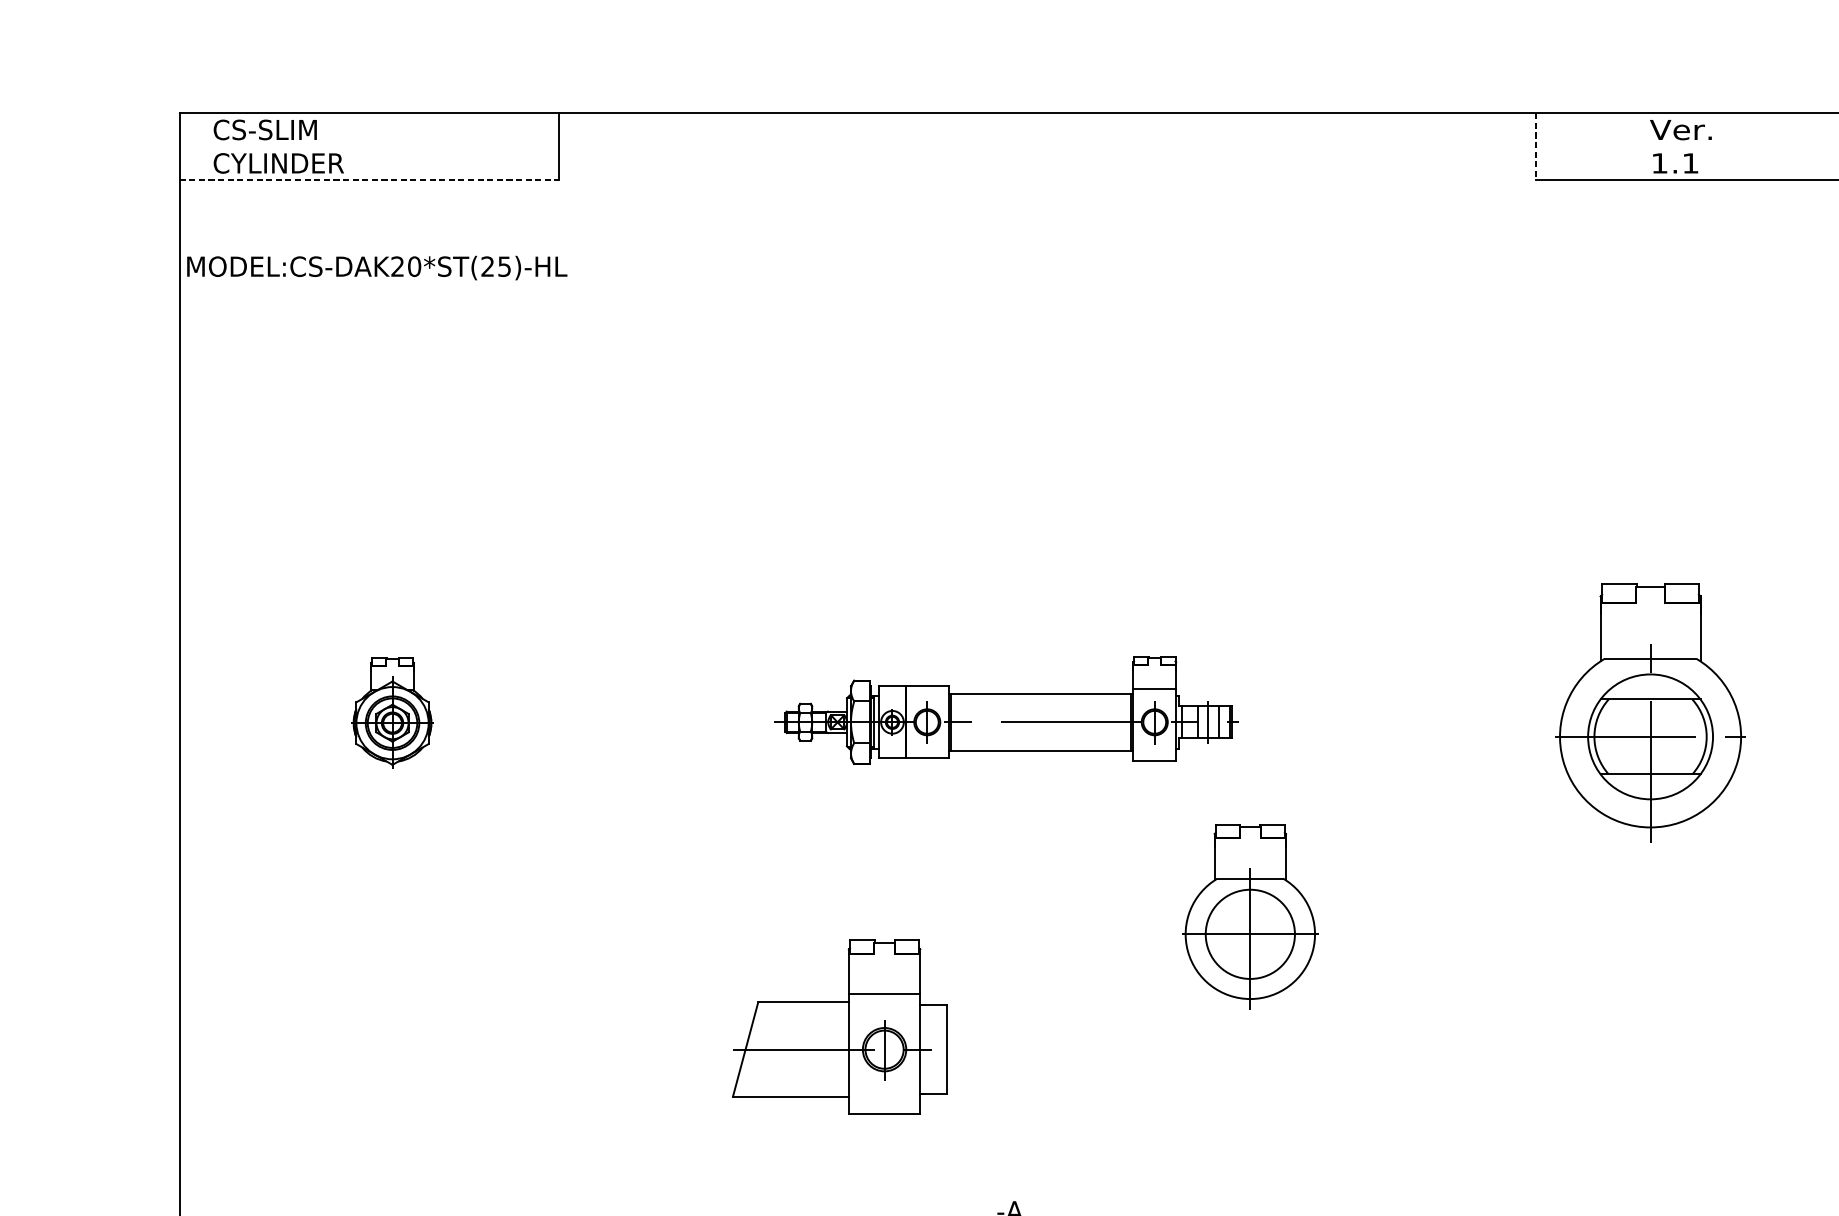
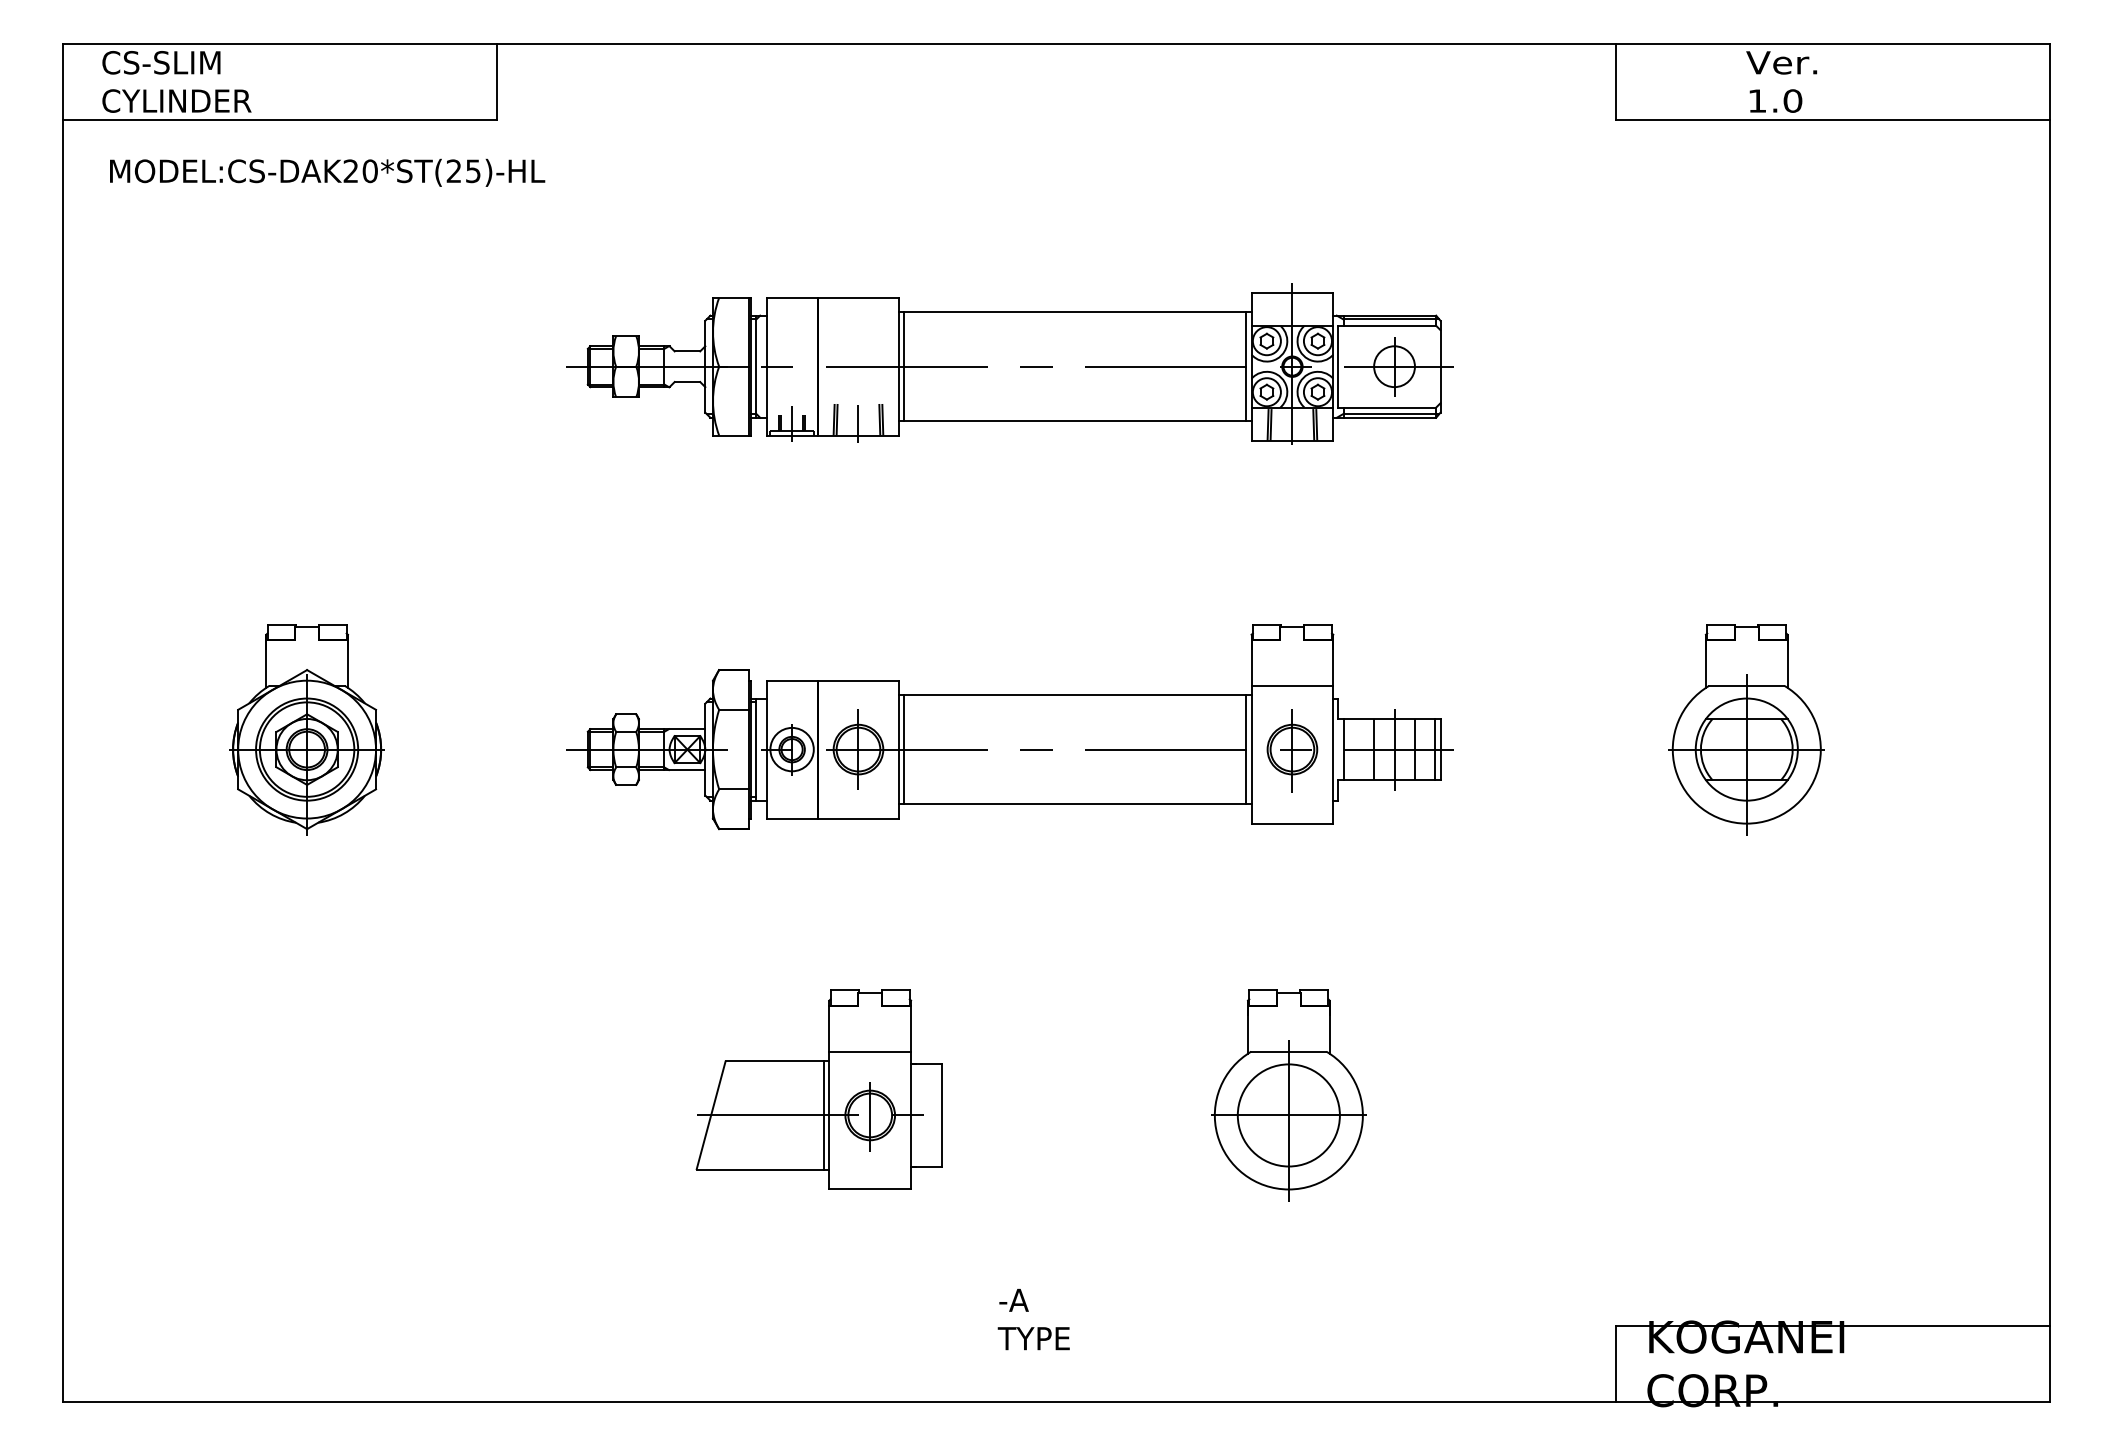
line: (1535, 147) -> (1615, 82), dashed -> solid
text: (1690, 162) -> (1792, 100), 1.1 -> 1.0
line: (369, 180) -> (280, 120), dashed -> solid
text: (377, 267) -> (327, 172), moved
part: (1006, 392) -> (1009, 363), added
part: (1006, 710) -> (1009, 727), size x1.67
part: (392, 712) -> (306, 729), size x1.67
part: (1650, 712) -> (1746, 729), size x0.71
part: (1250, 916) -> (1288, 1095), moved
line: (844, 1049) -> (824, 1115), added

